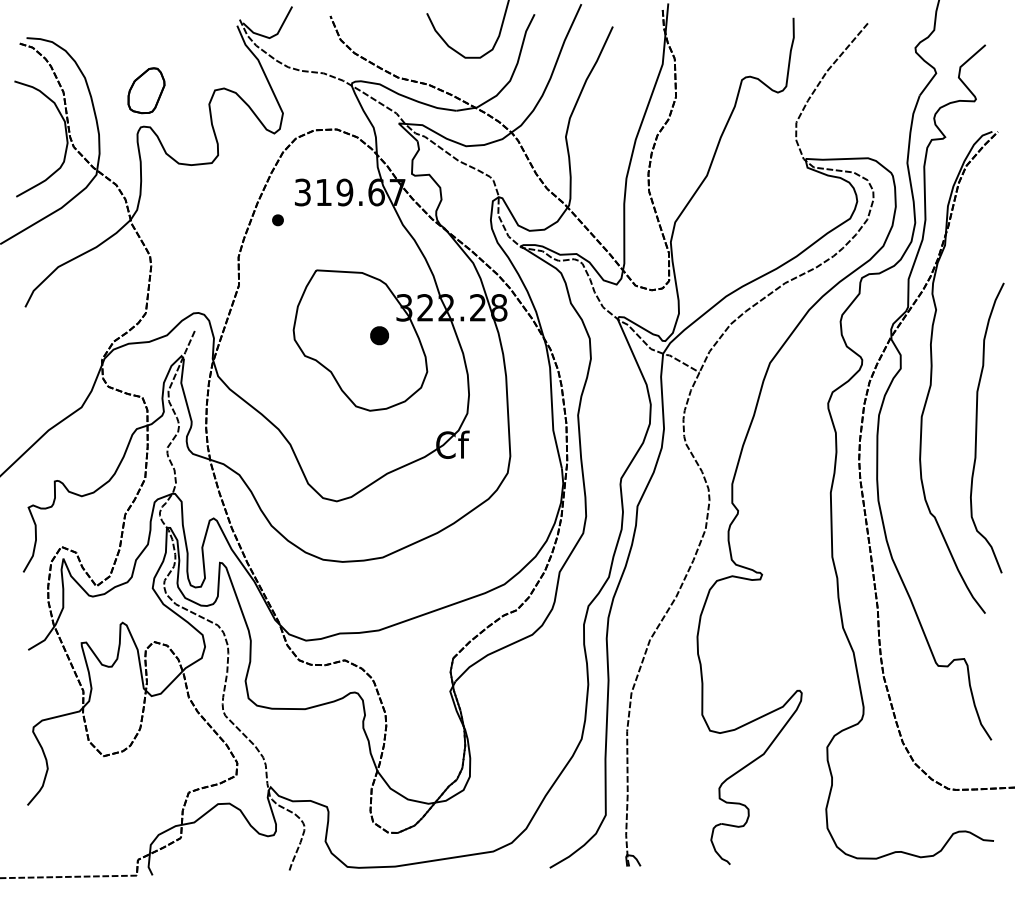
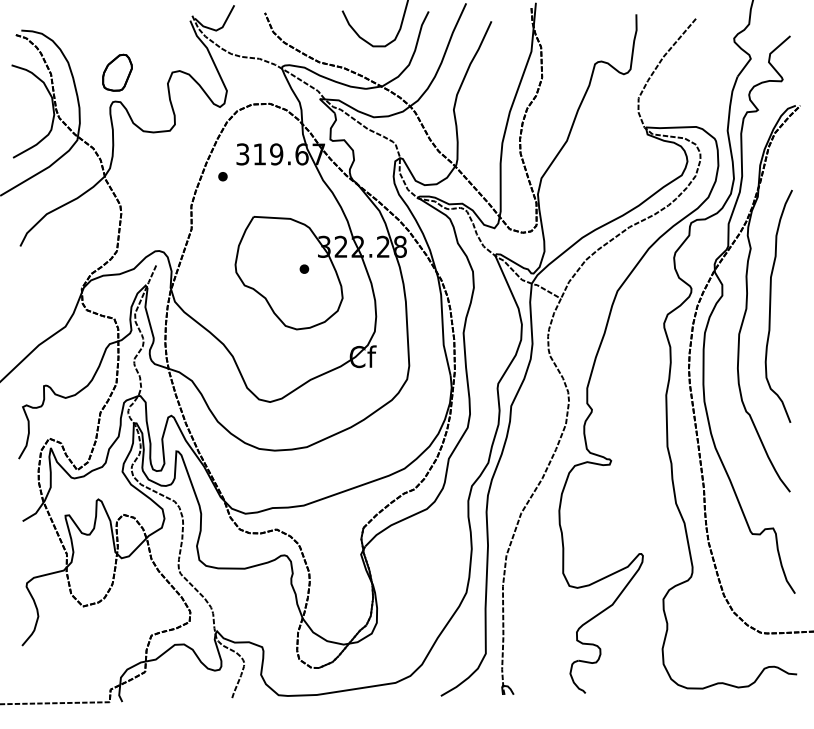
part: (379, 335) -> (304, 269), size x0.62
curve: (977, 427) -> (771, 305), moved

